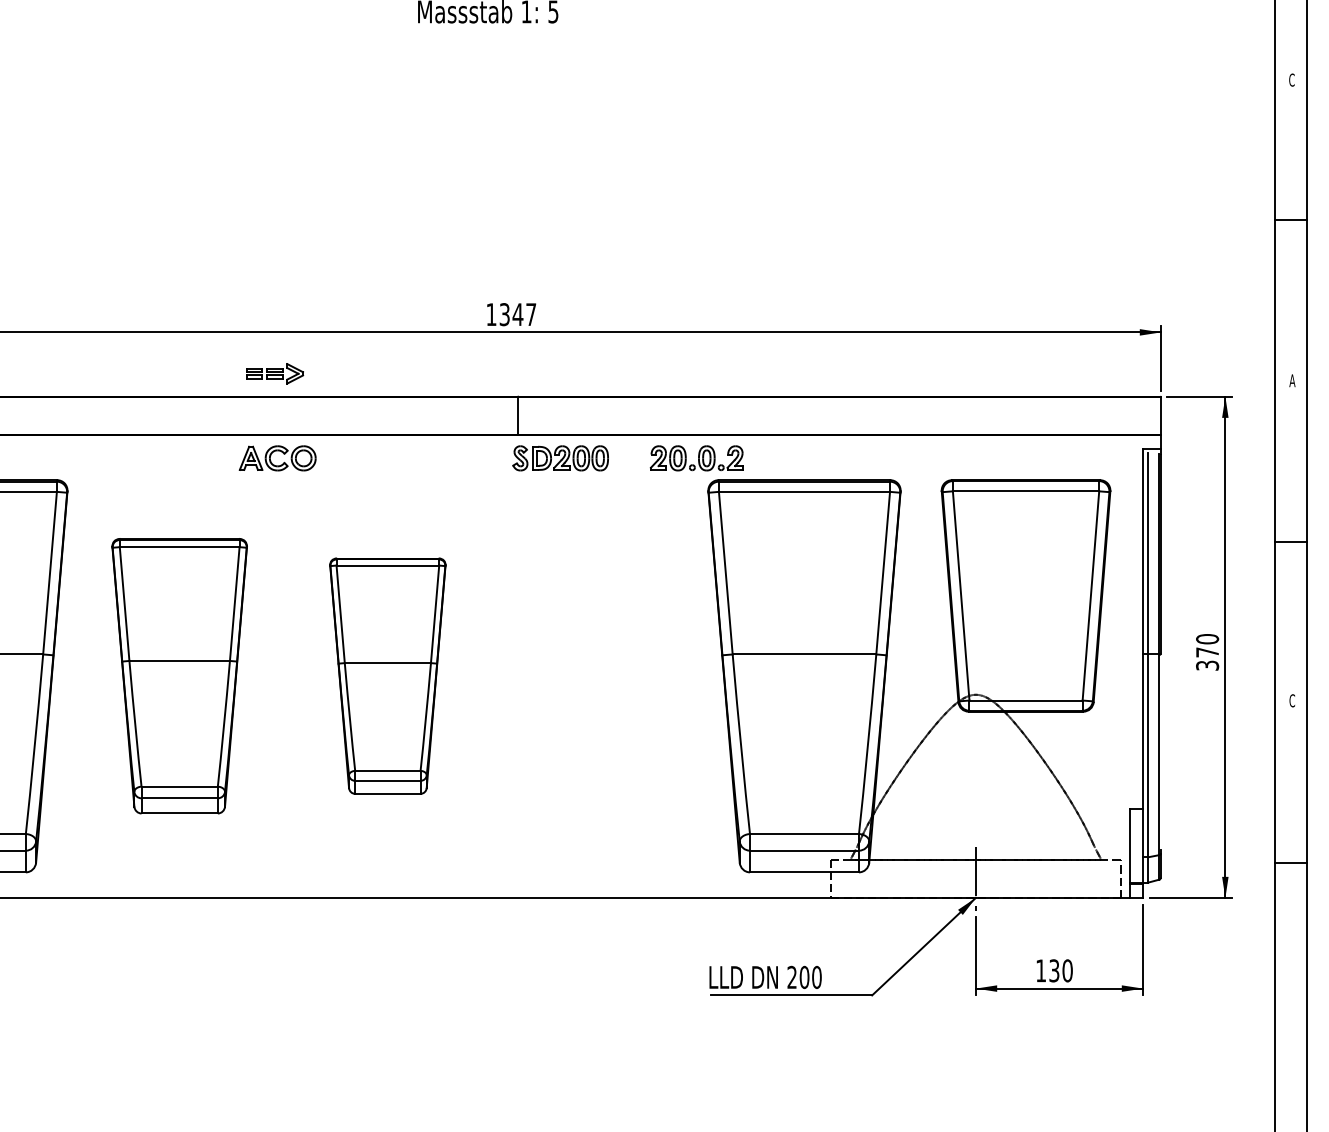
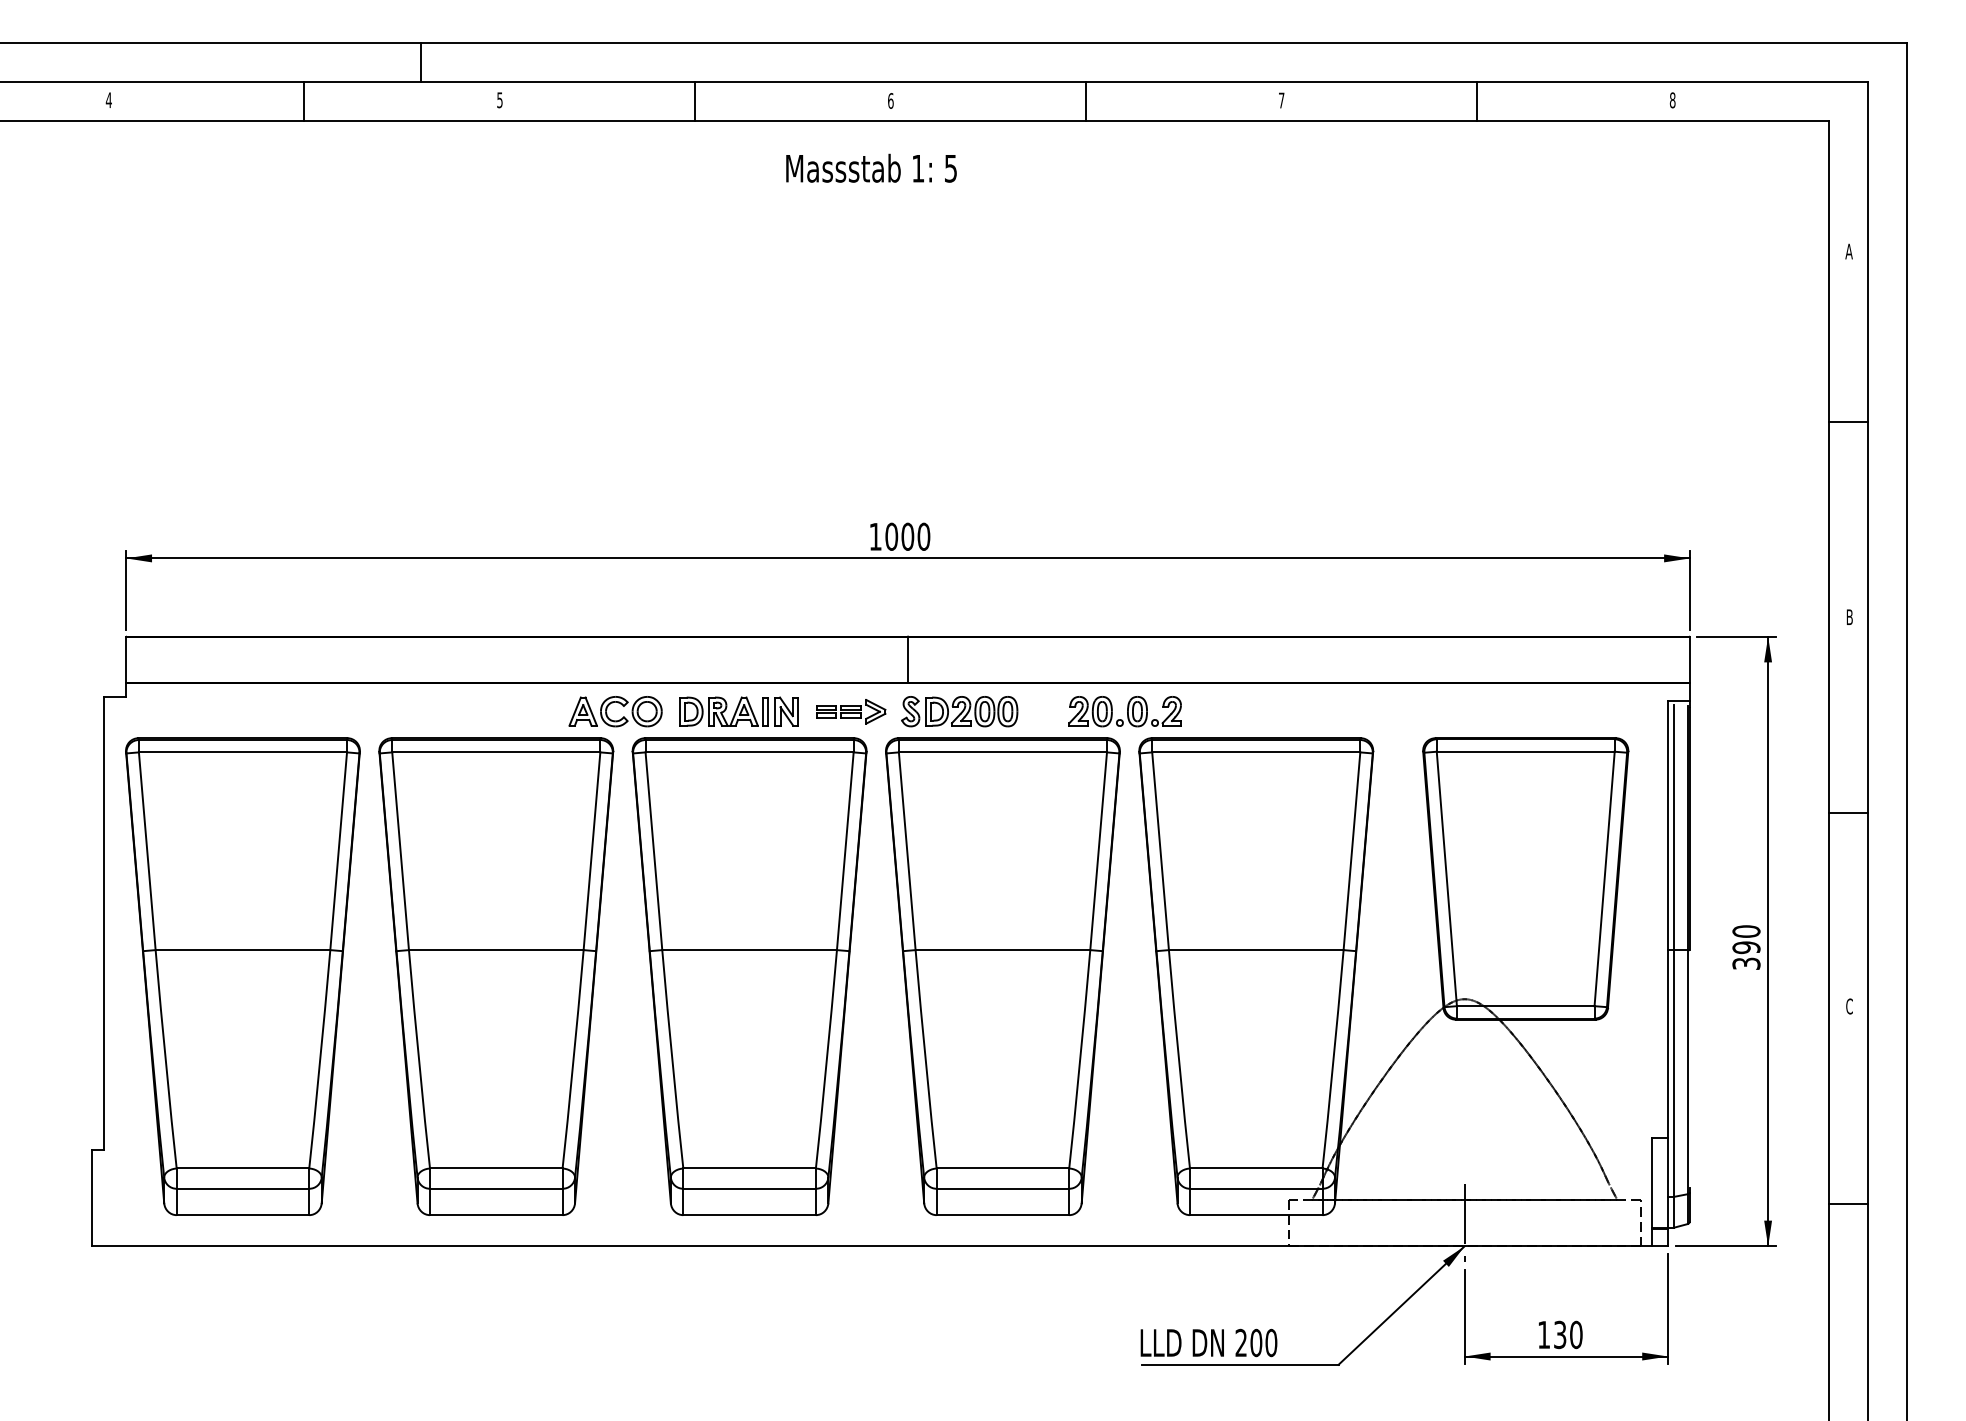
text: (1291, 80) -> (1848, 251), C -> A
text: (517, 314) -> (907, 536), 1347 -> 1000
part: (275, 373) -> (851, 711), moved
text: (1292, 380) -> (1849, 616), A -> B
part: (378, 458) -> (738, 711), added
text: (1207, 652) -> (1746, 947), 370 -> 390
part: (179, 676) -> (496, 976), size x1.43
part: (387, 676) -> (749, 976), size x1.67
part: (595, 676) -> (1002, 976), added

